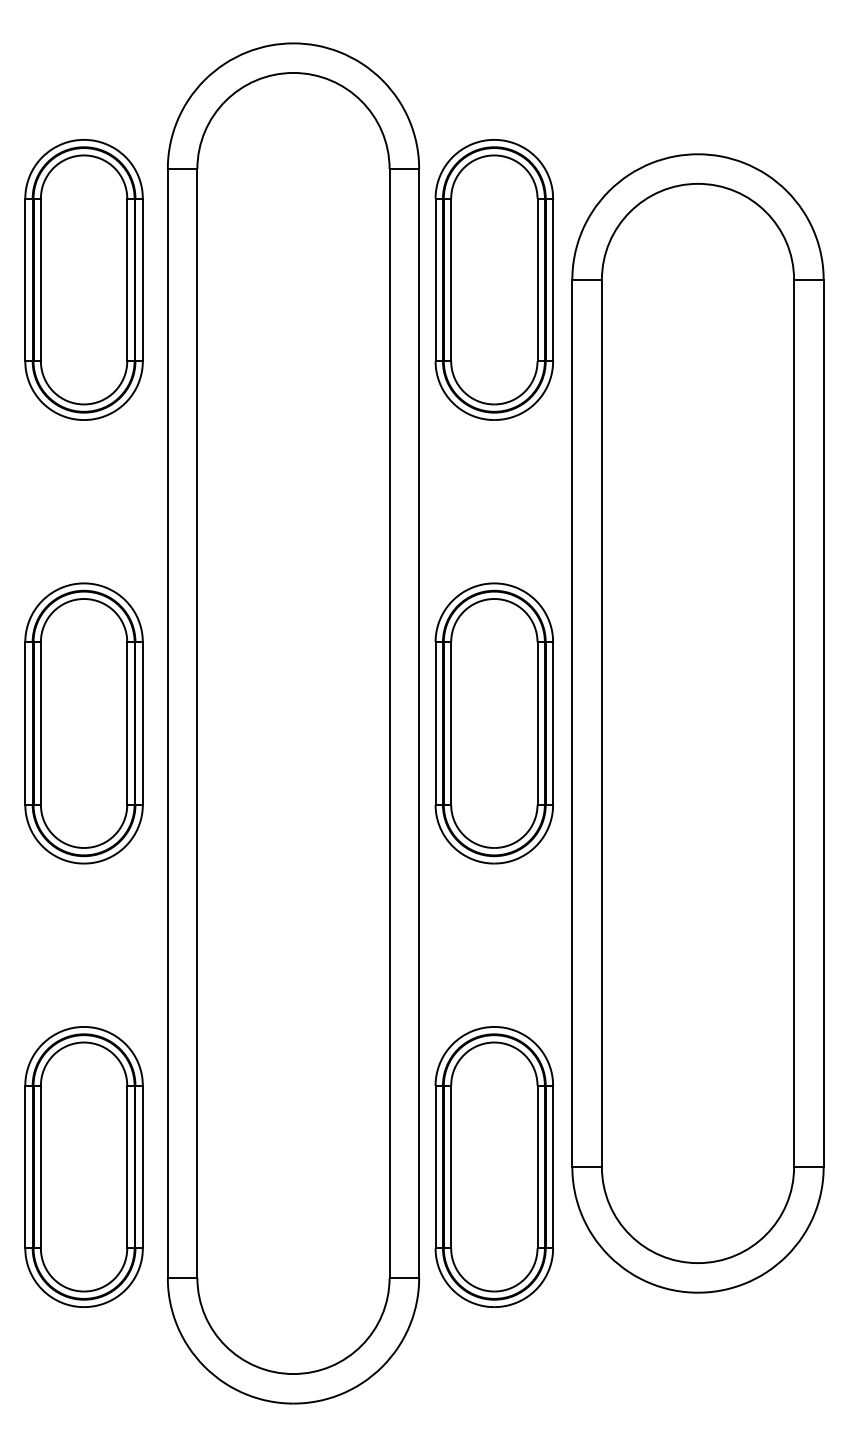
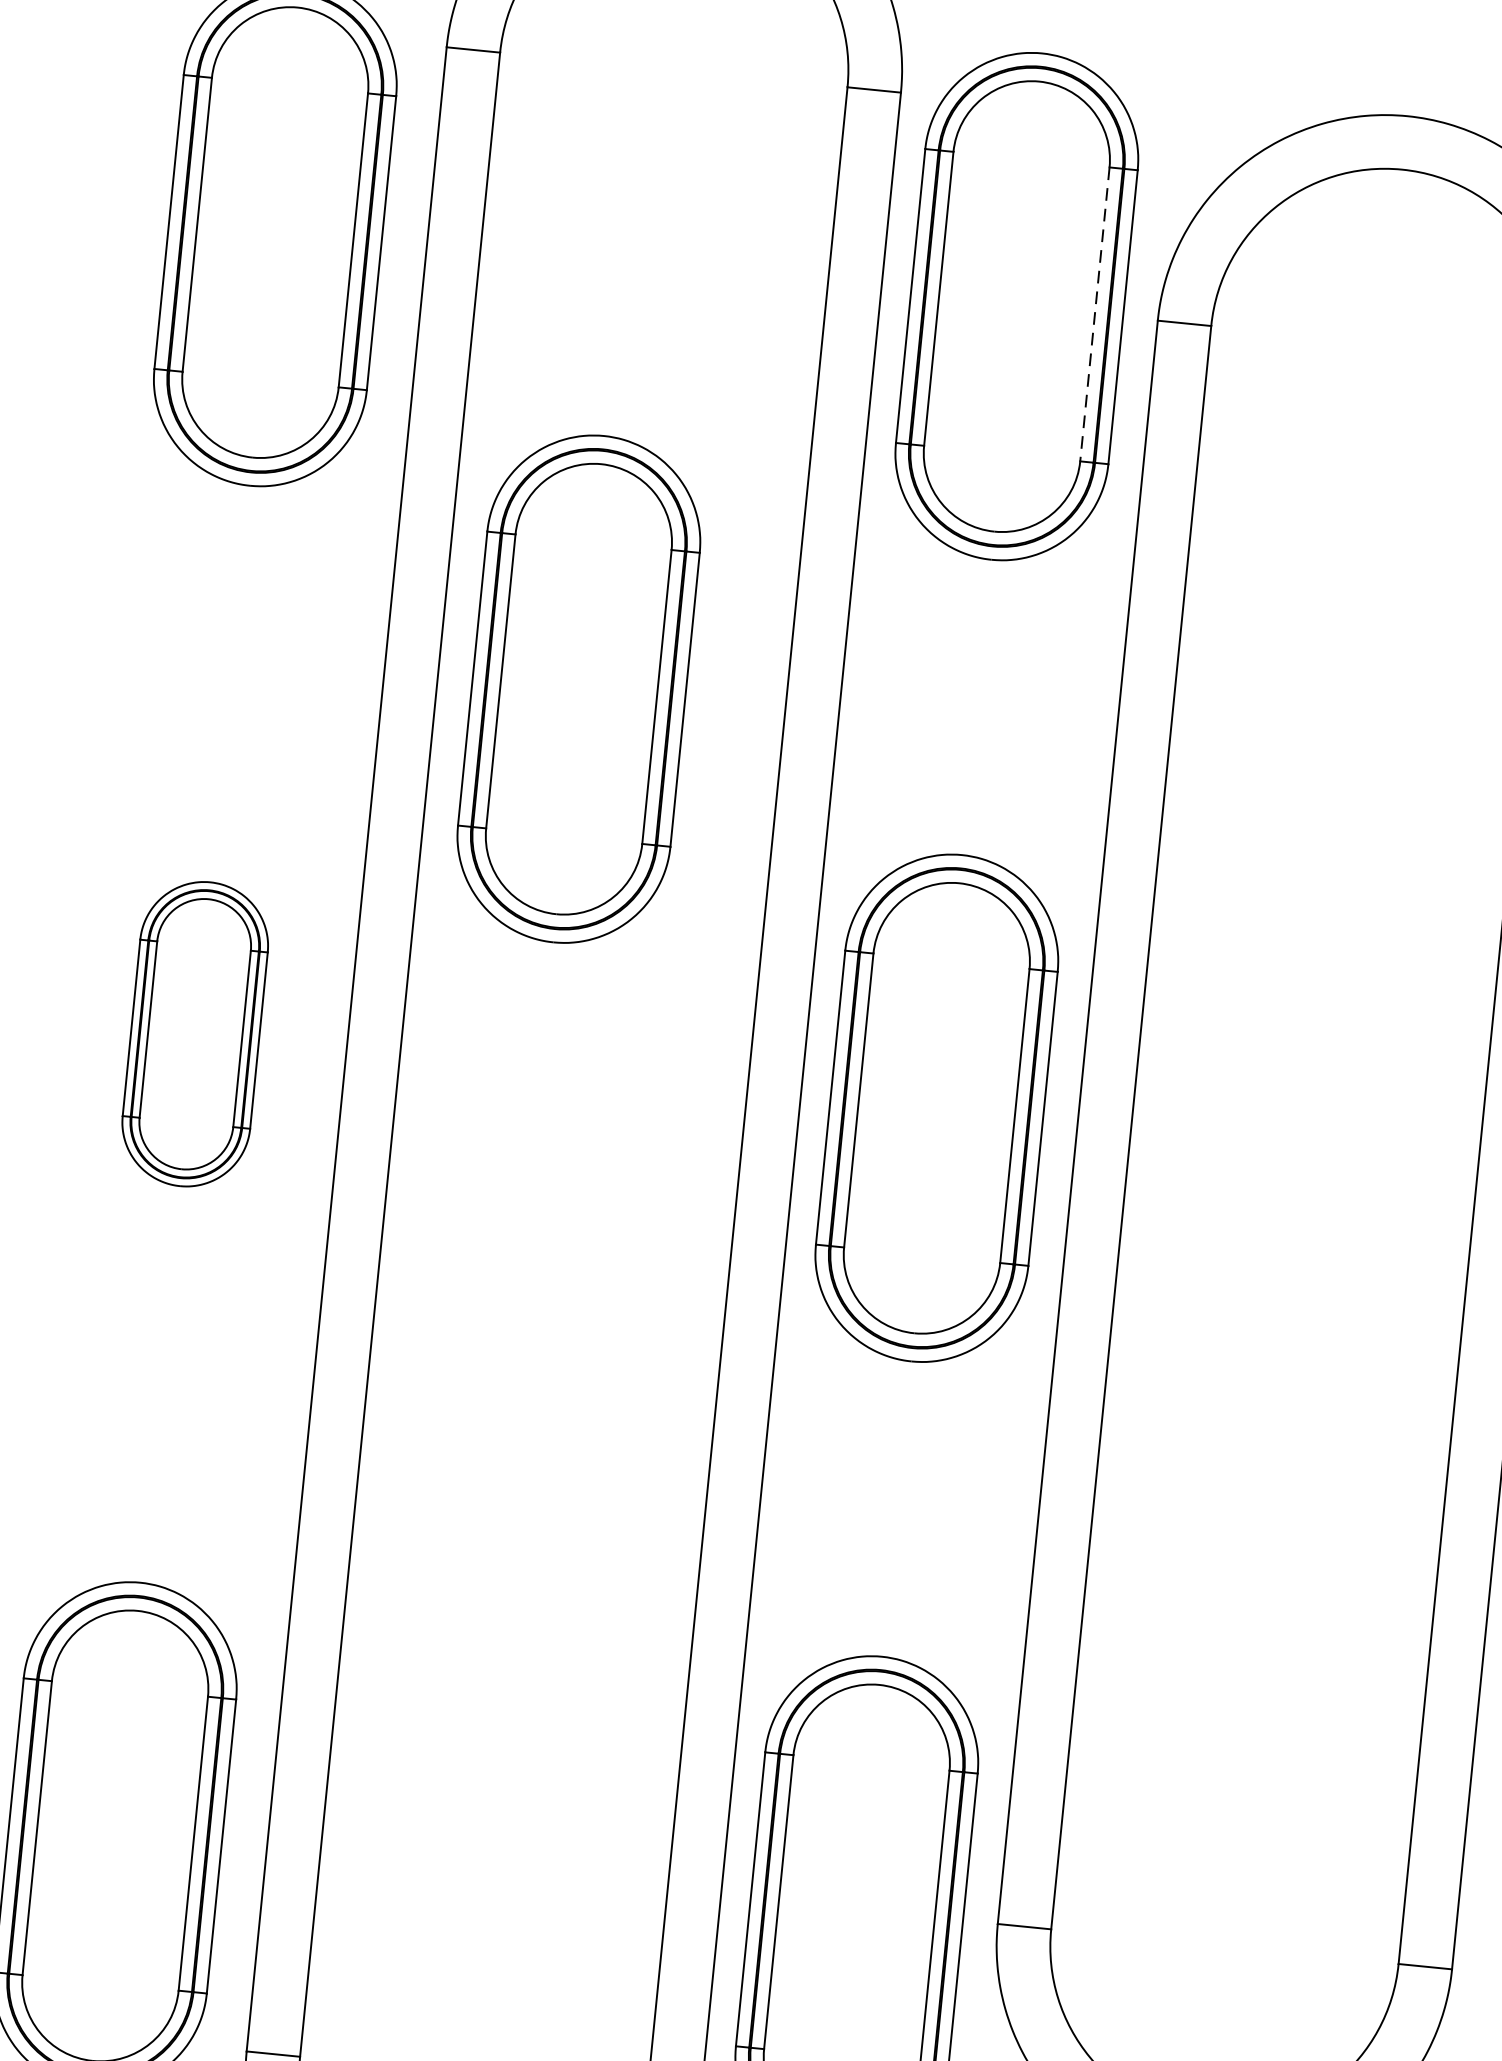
line: (537, 280) -> (1094, 315), solid -> dashed
part: (274, 513) -> (577, 689), added
part: (83, 723) -> (194, 1034), size x0.6

